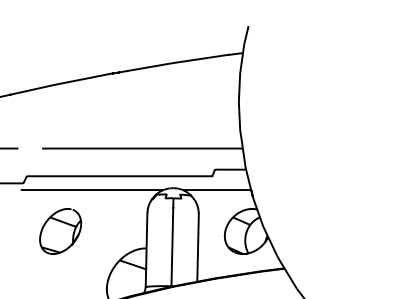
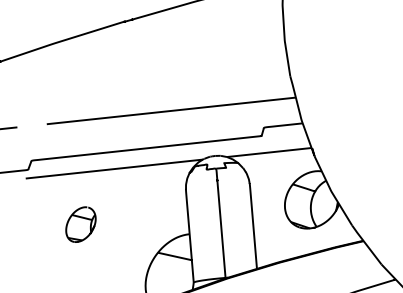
part: (60, 231) -> (80, 224), size x0.6

